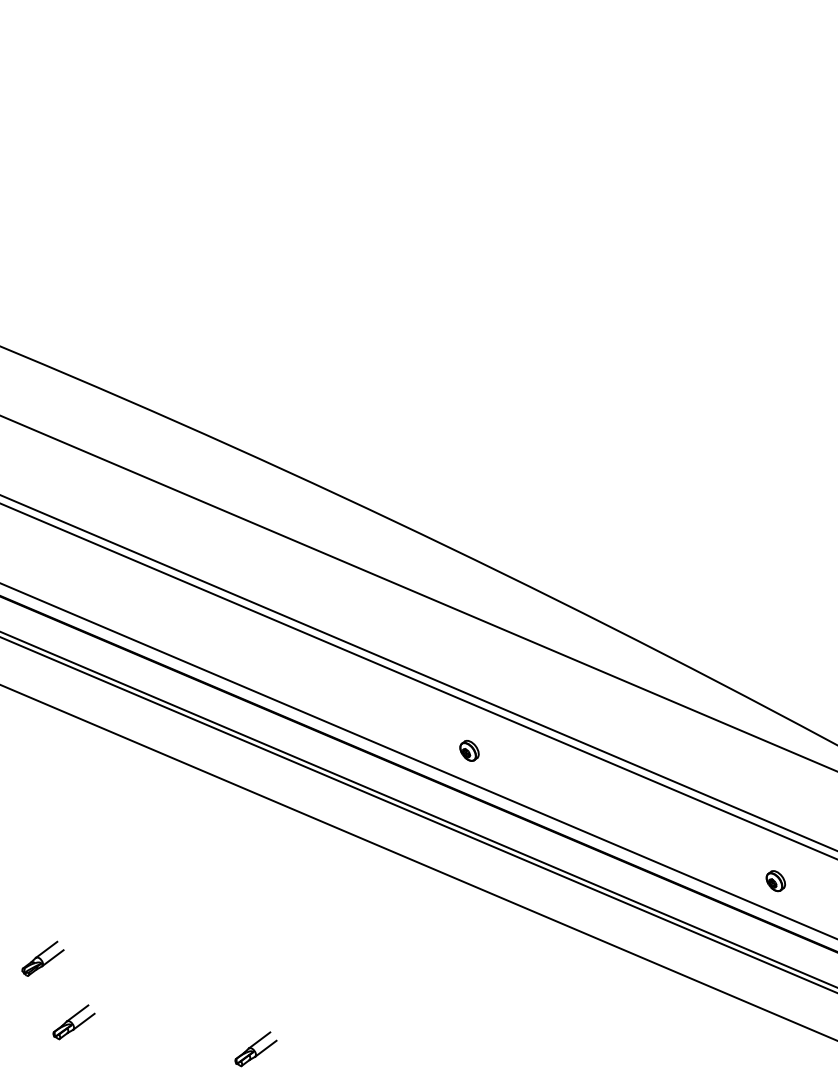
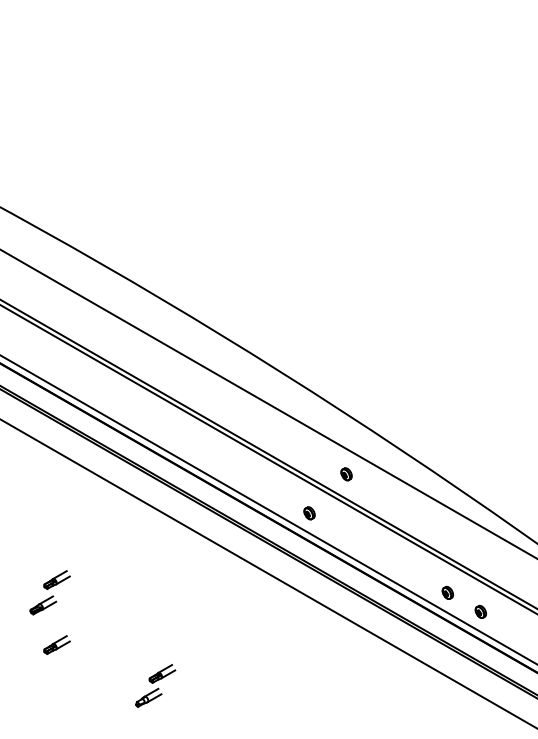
part: (523, 678) -> (346, 474), added
part: (716, 855) -> (447, 592), added
part: (59, 912) -> (56, 579), added

